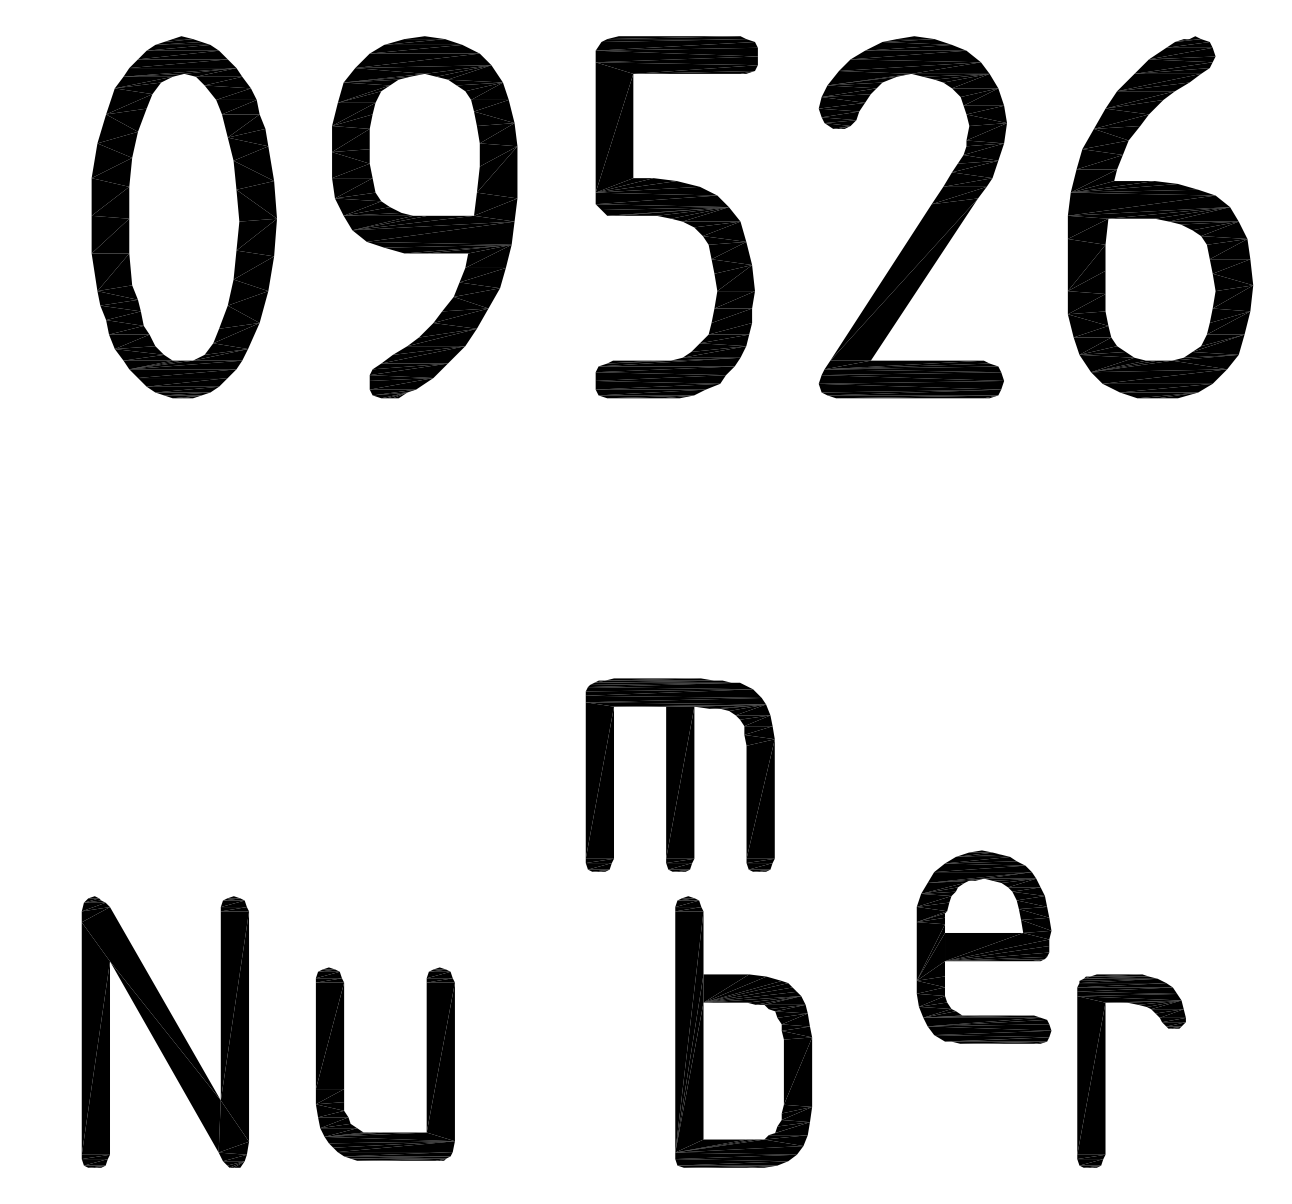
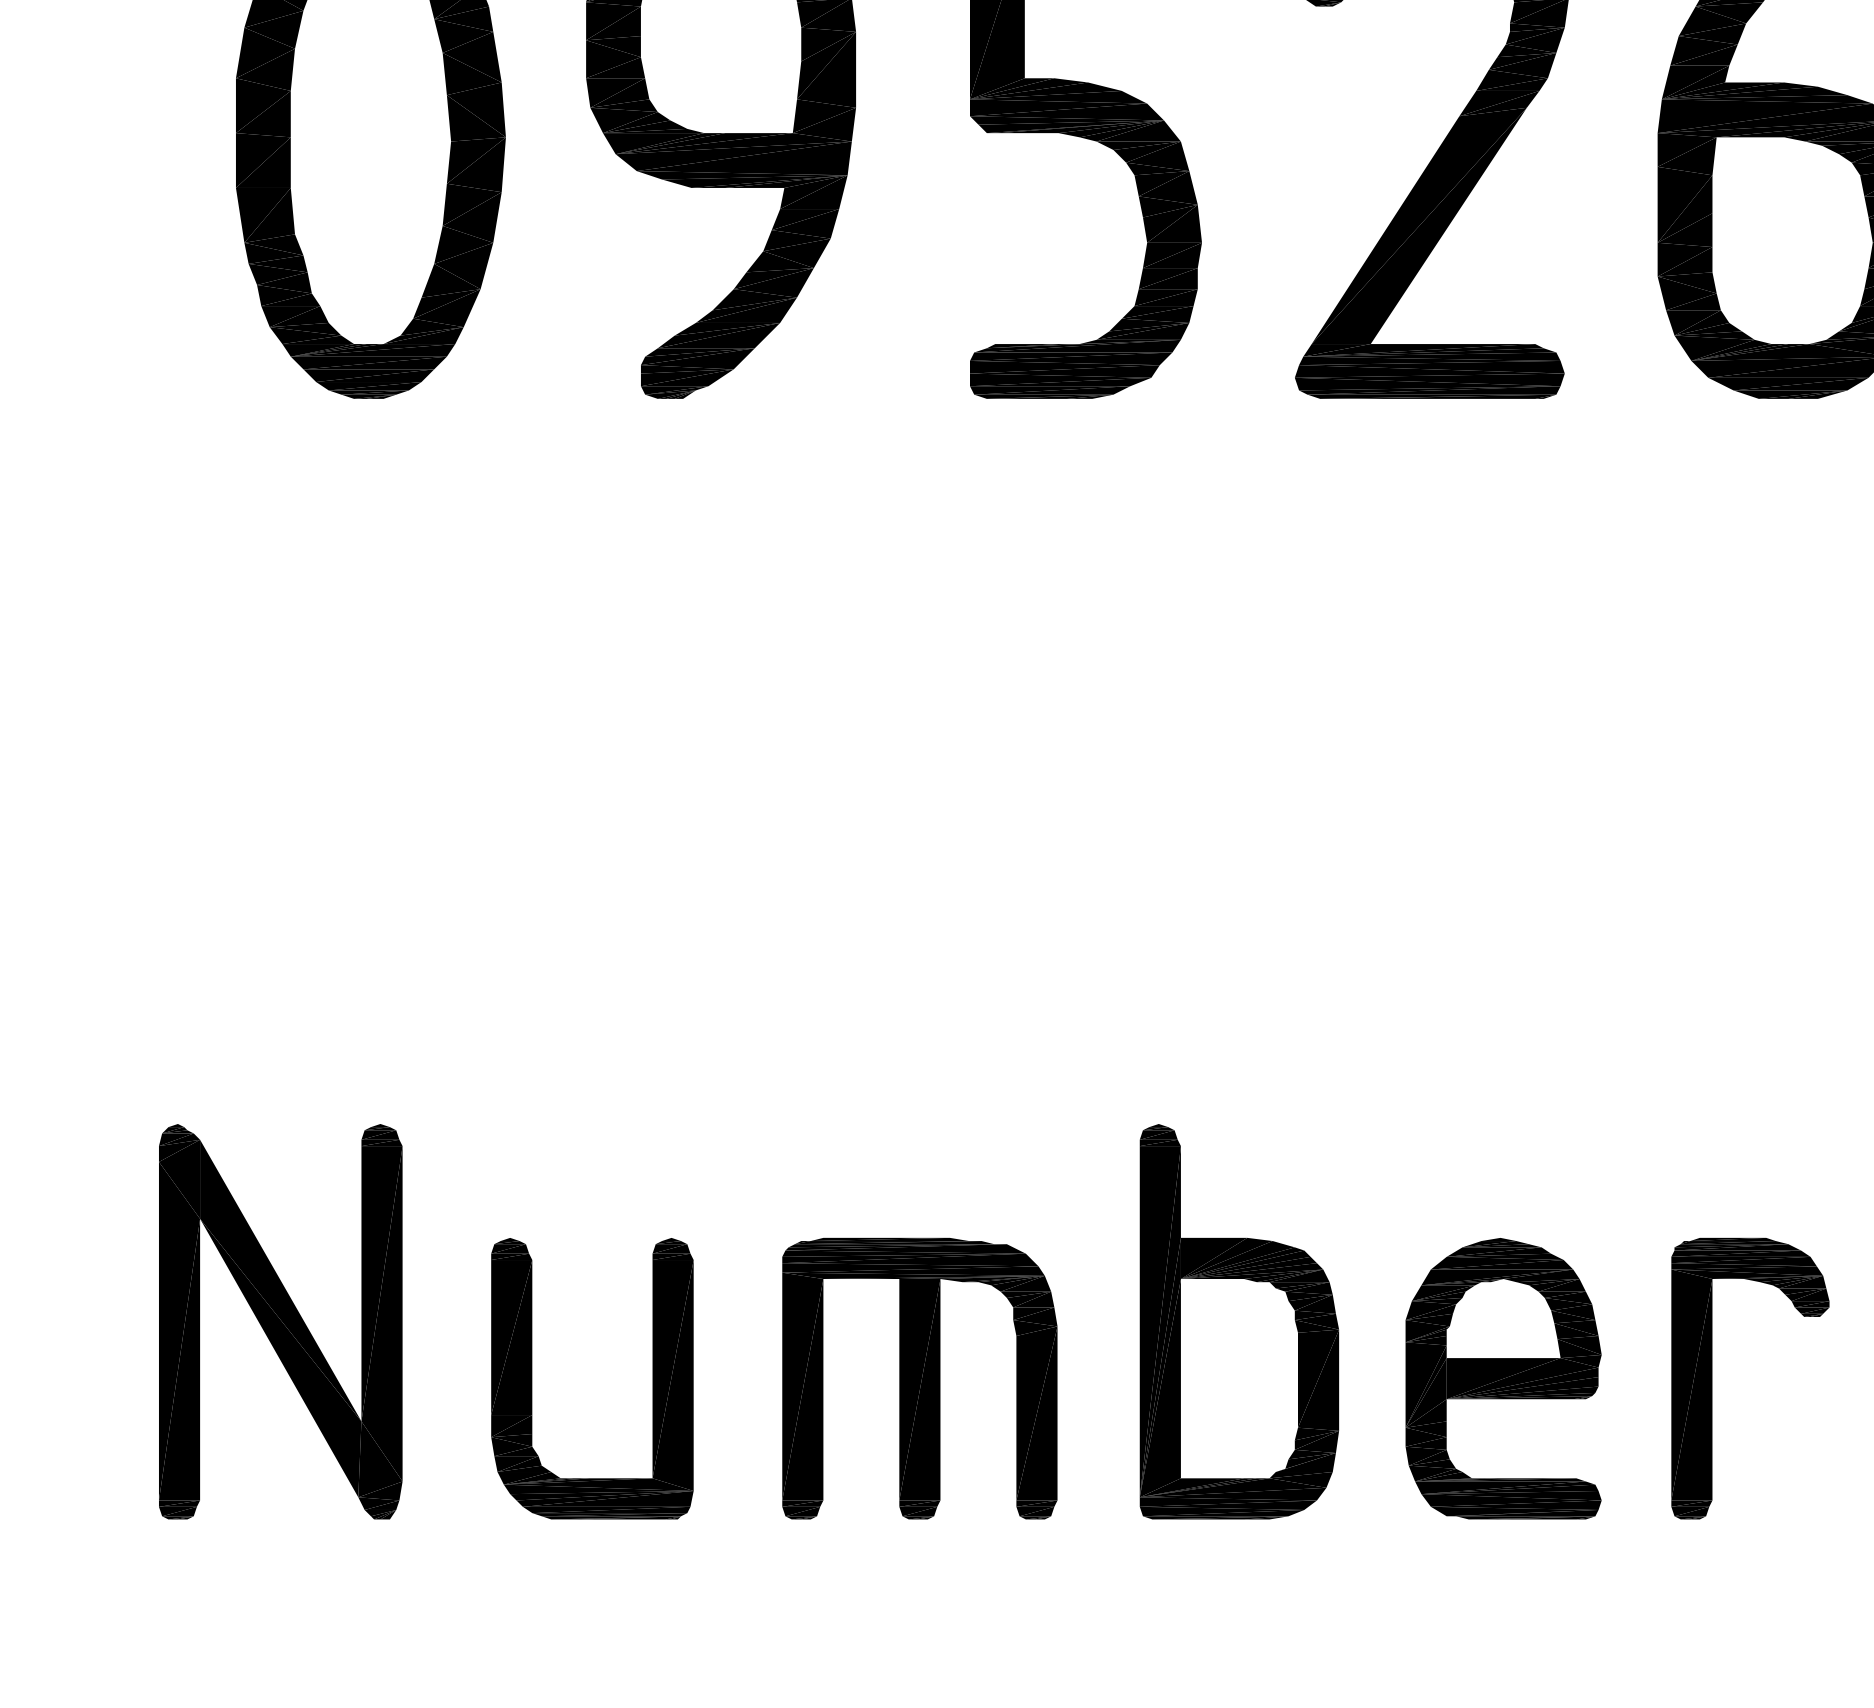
part: (679, 774) -> (918, 1377), moved
part: (983, 946) -> (1502, 1377), moved
part: (164, 1031) -> (279, 1321), moved
part: (743, 1031) -> (1239, 1321), moved
part: (344, 1063) -> (532, 1377), moved

